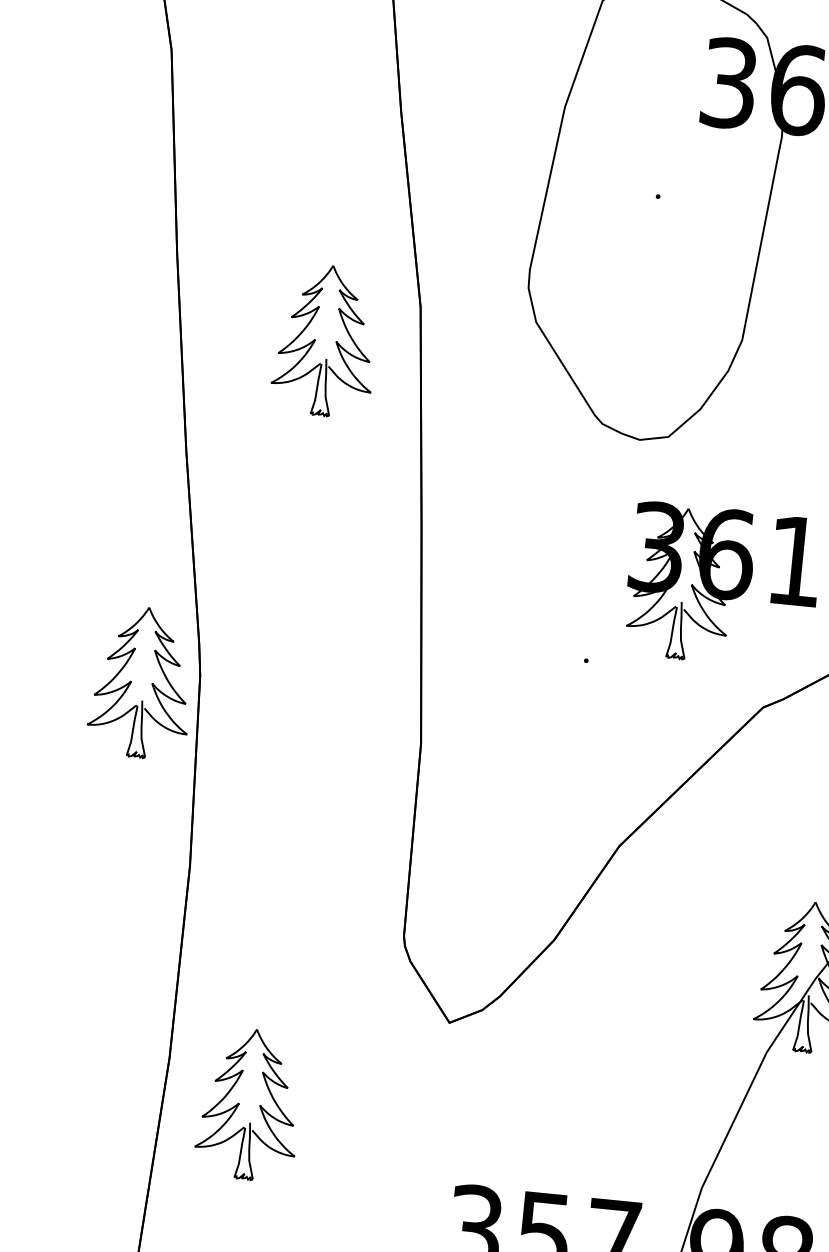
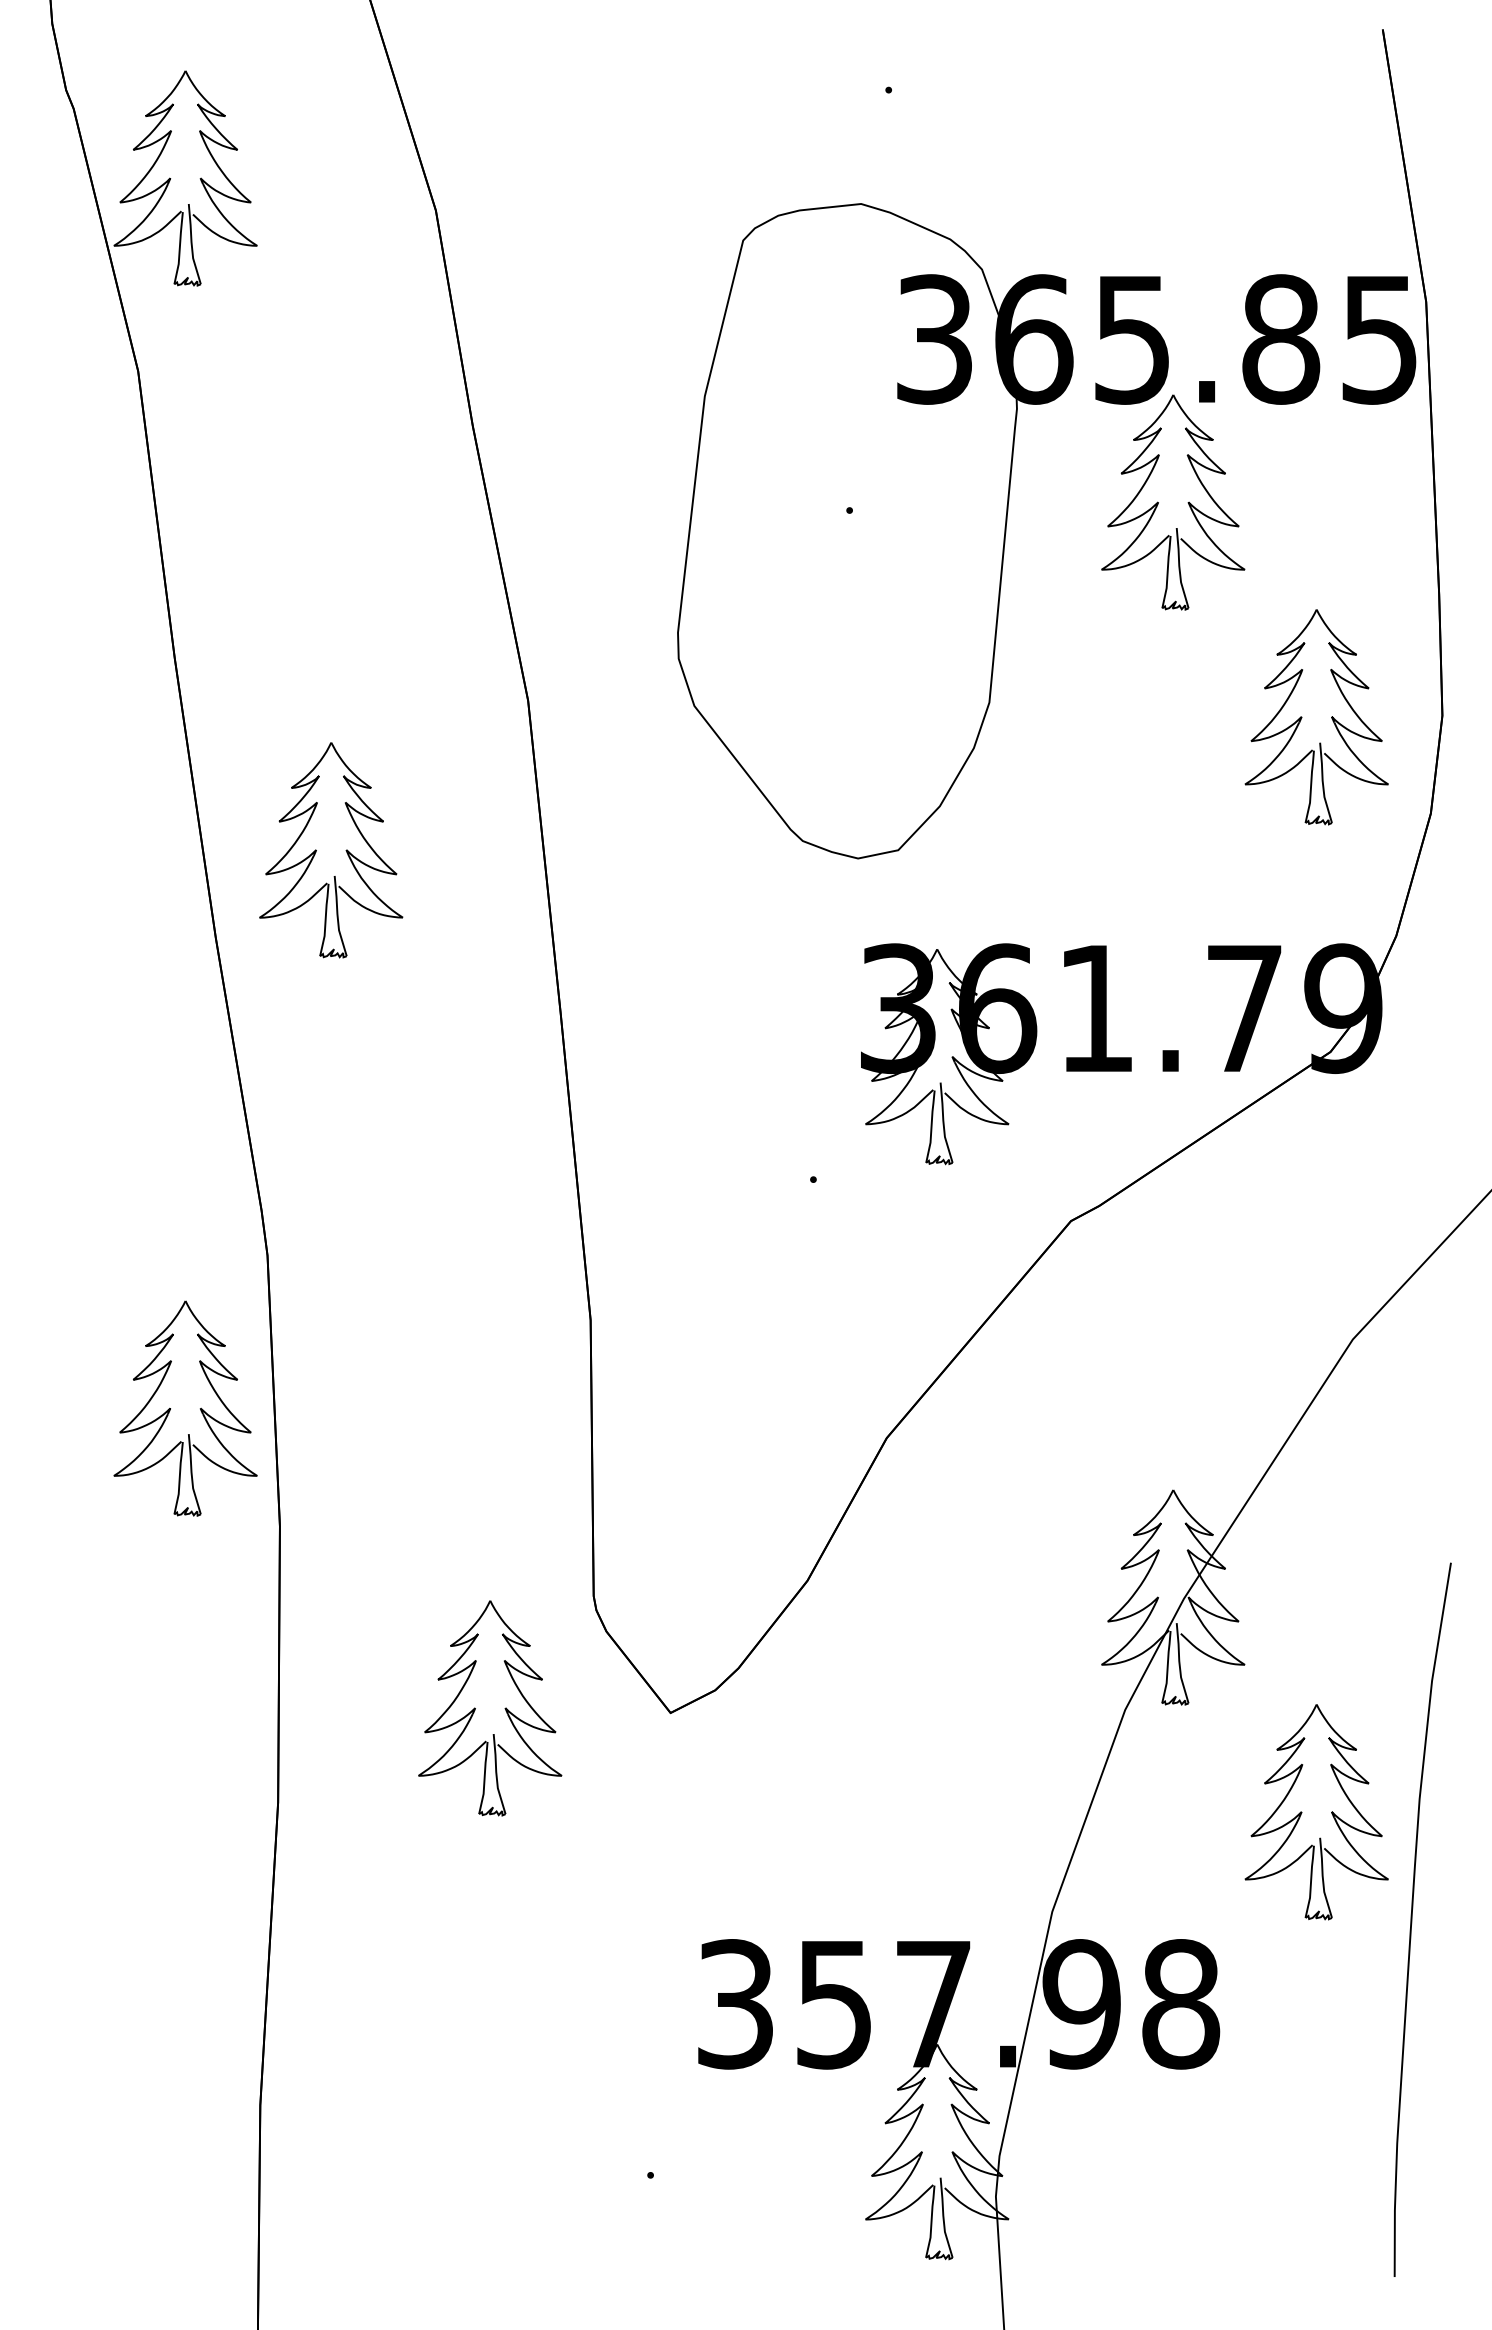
part: (335, 341) -> (345, 850), moved
part: (151, 683) -> (199, 1408), moved
part: (259, 1105) -> (504, 1708), moved

